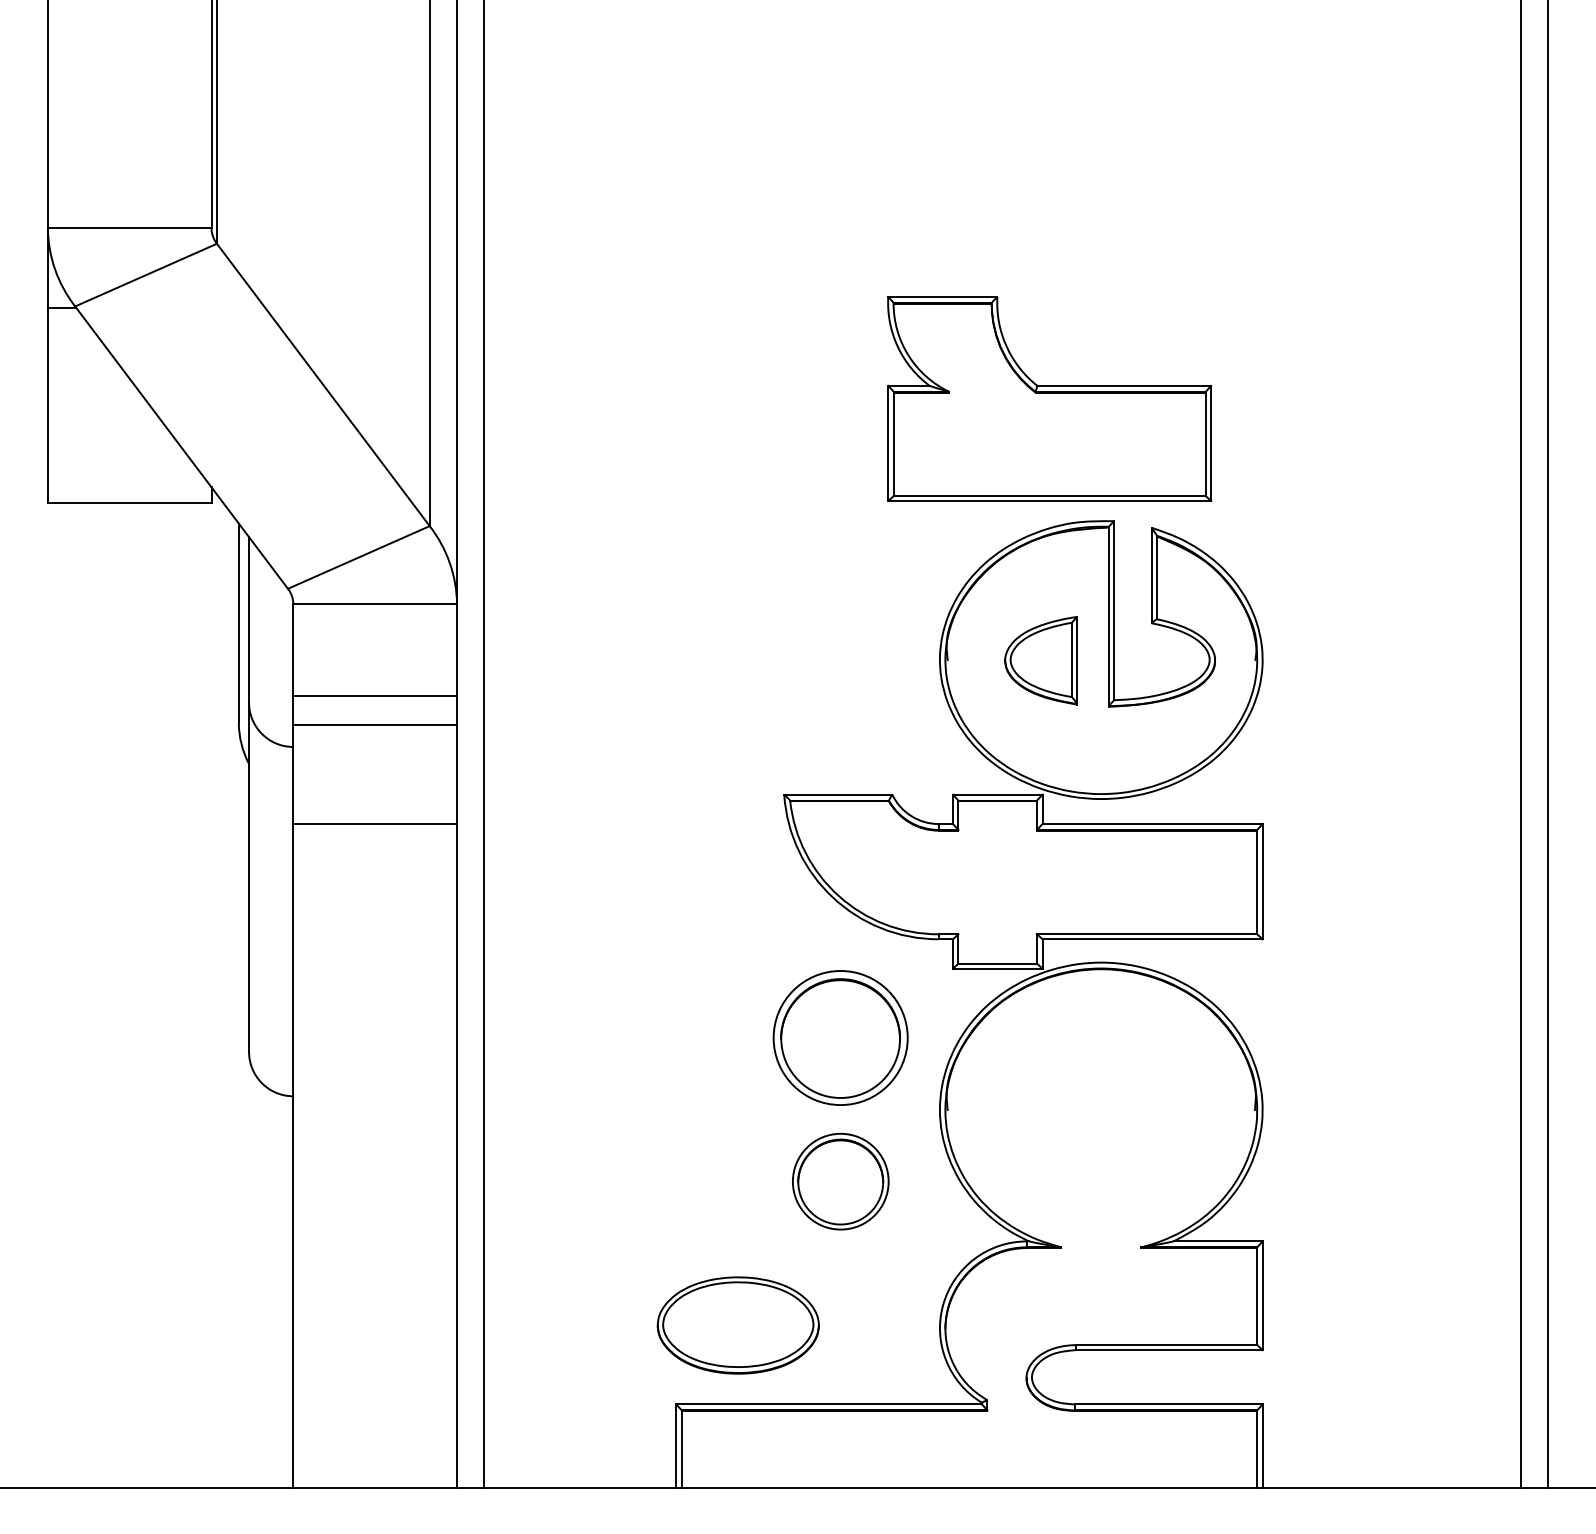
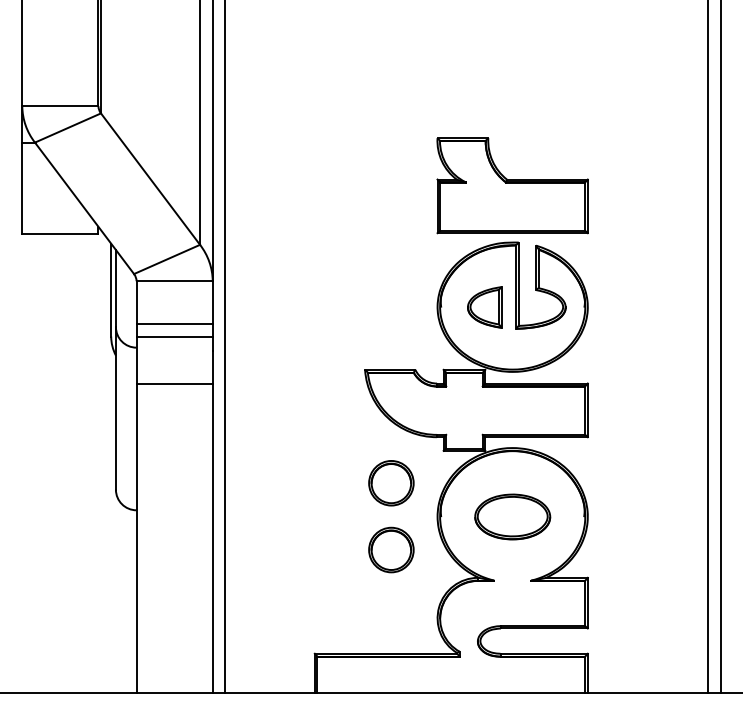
part: (1049, 398) -> (512, 185), moved
part: (840, 1038) -> (391, 483), size x0.71
part: (737, 1324) -> (512, 516), moved

